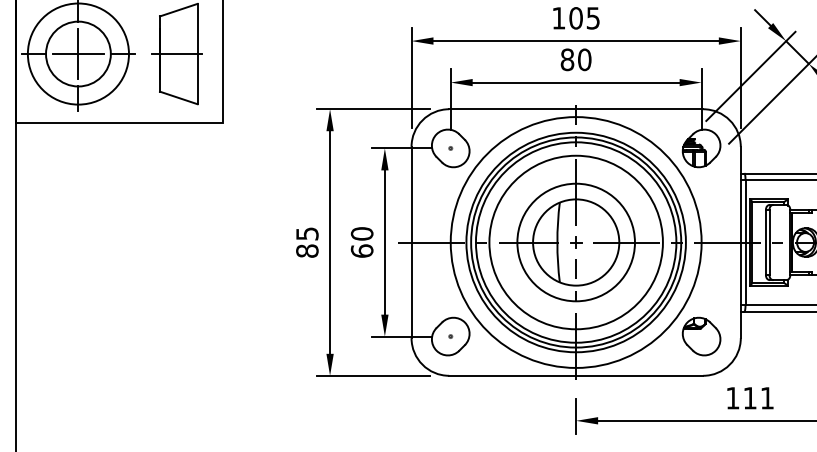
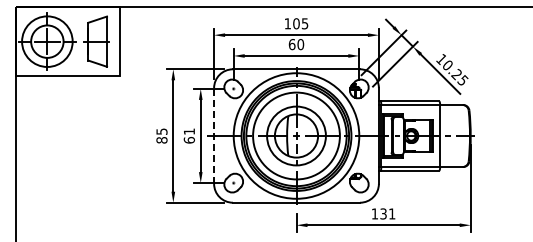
text: (566, 59) -> (291, 44), 80 -> 60
text: (360, 233) -> (188, 131), 60 -> 61
line: (412, 243) -> (214, 136), solid -> dashed
text: (749, 397) -> (383, 213), 111 -> 131

